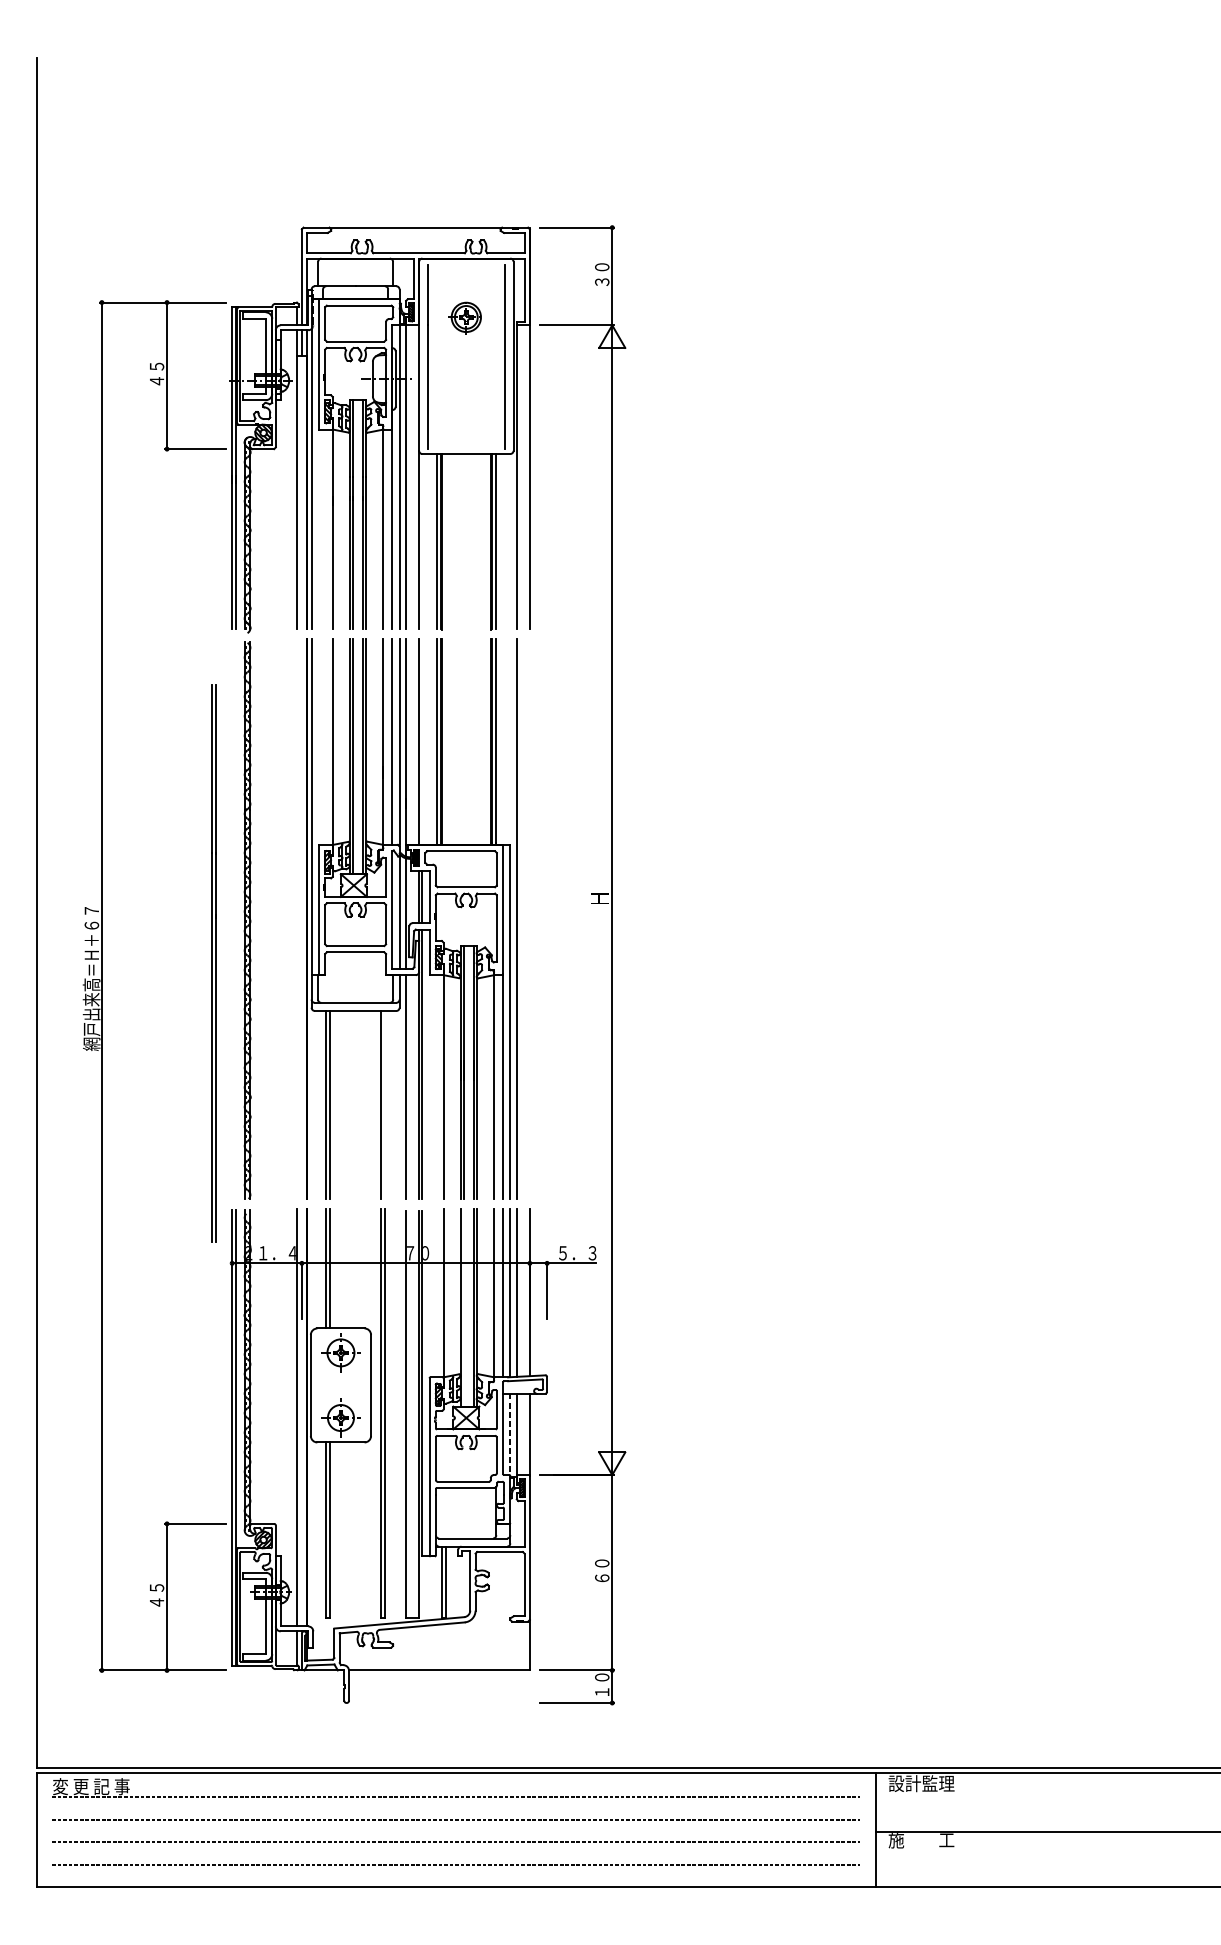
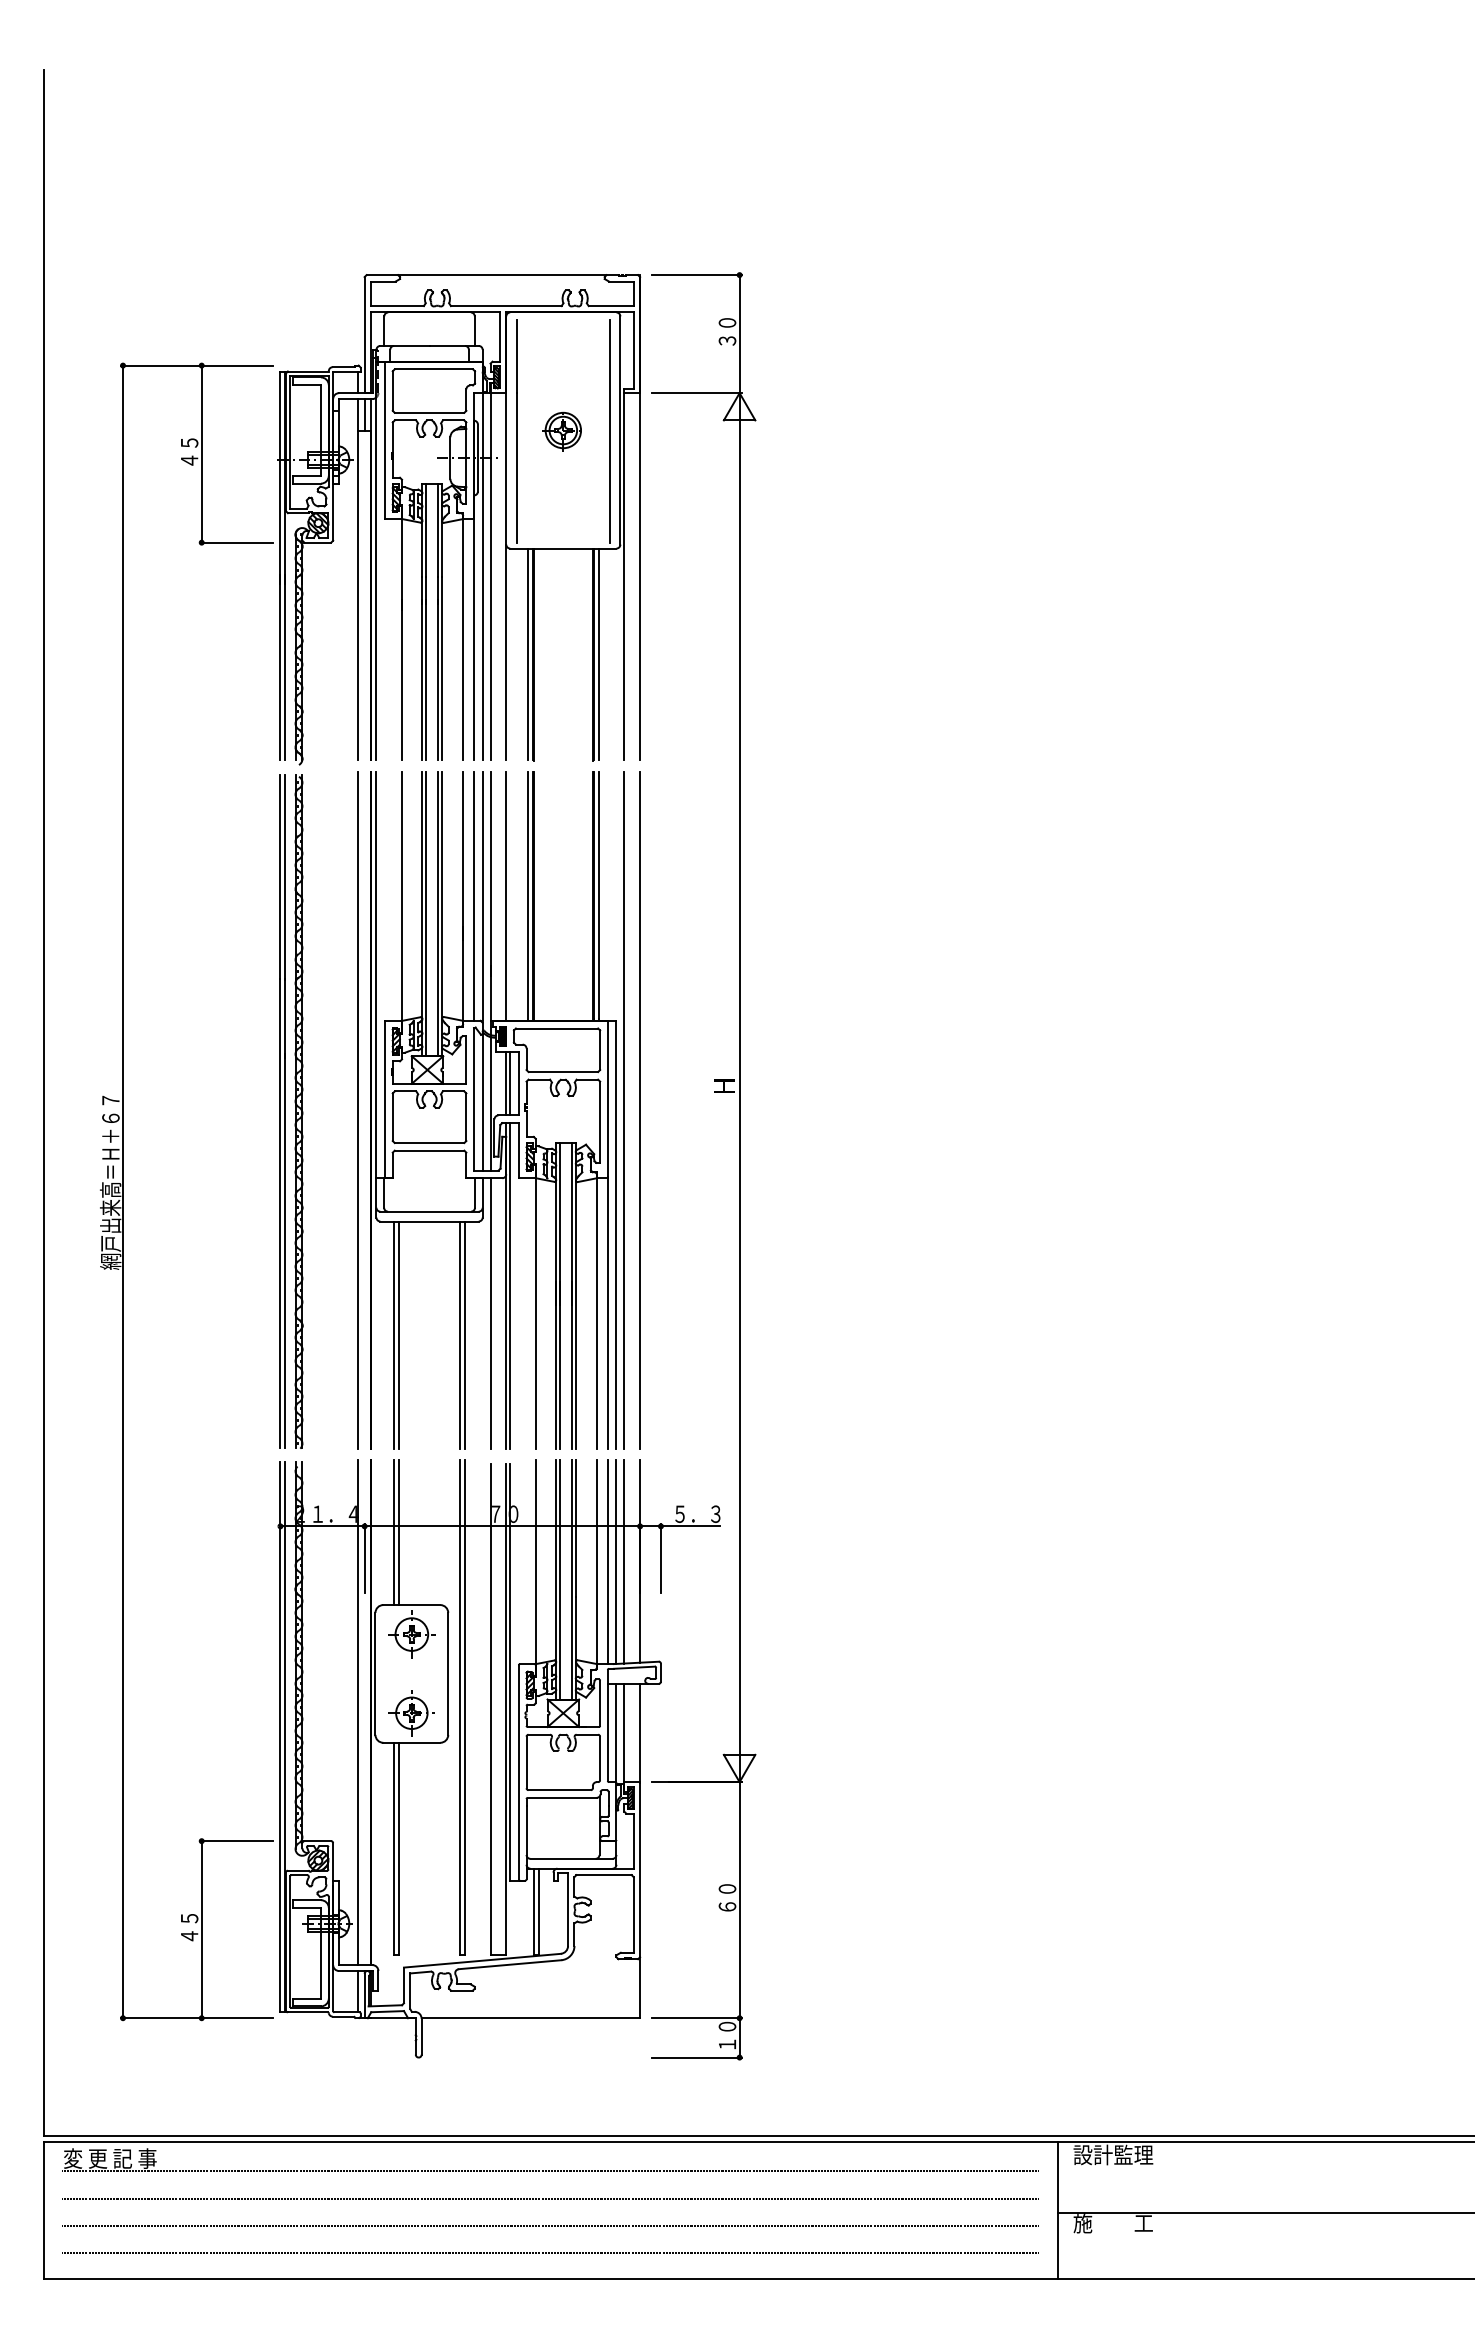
part: (464, 318) -> (561, 431), moved
line: (296, 918) -> (358, 1109), added
line: (530, 918) -> (640, 1109), added
part: (214, 962) -> (282, 1111), moved
line: (384, 1104) -> (464, 1334), added
line: (463, 1307) -> (560, 1579), added
line: (510, 1434) -> (616, 1733), dashed -> solid

